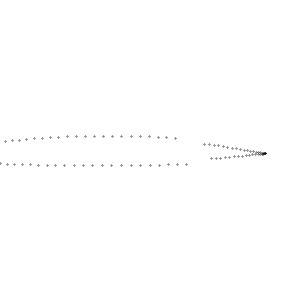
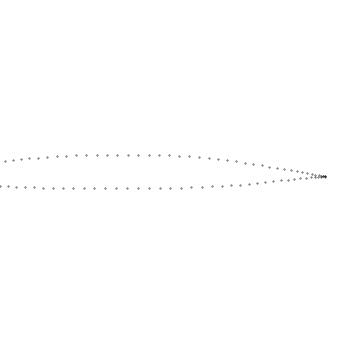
part: (234, 151) -> (267, 172), size x1.67

